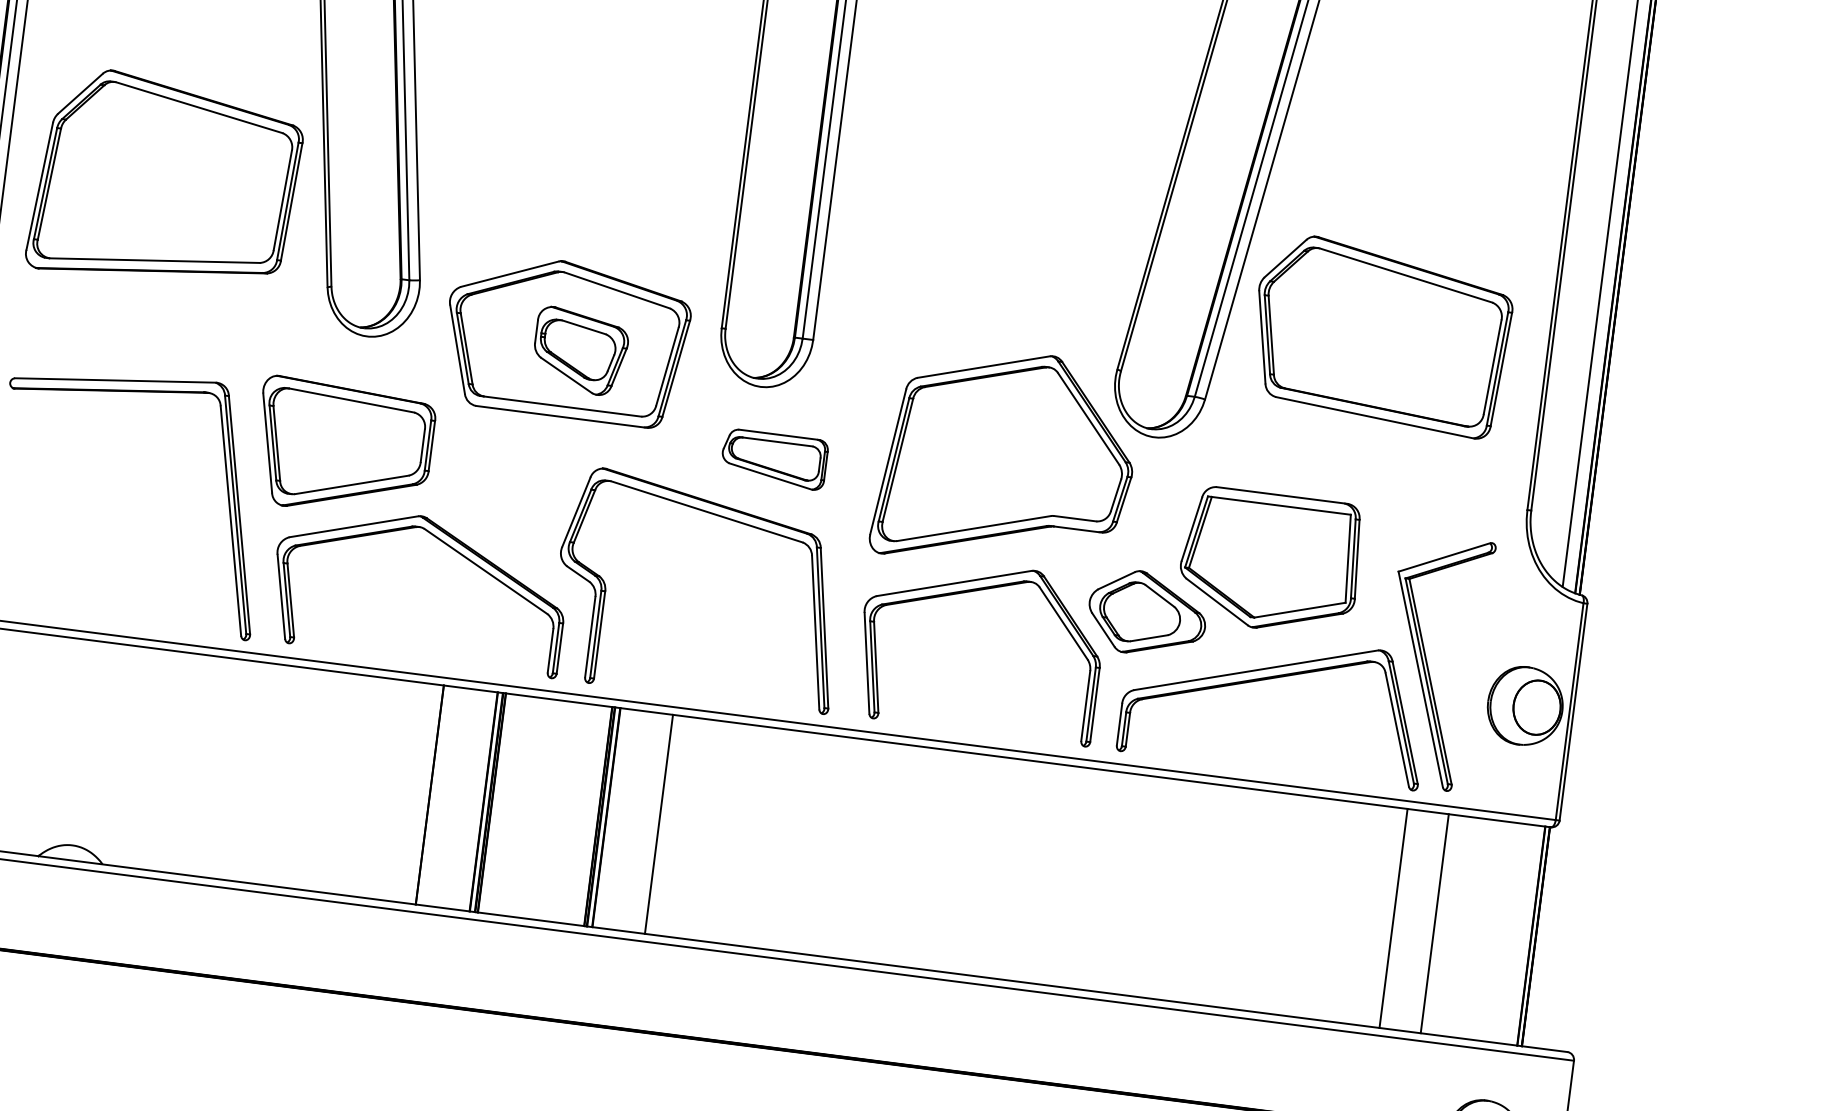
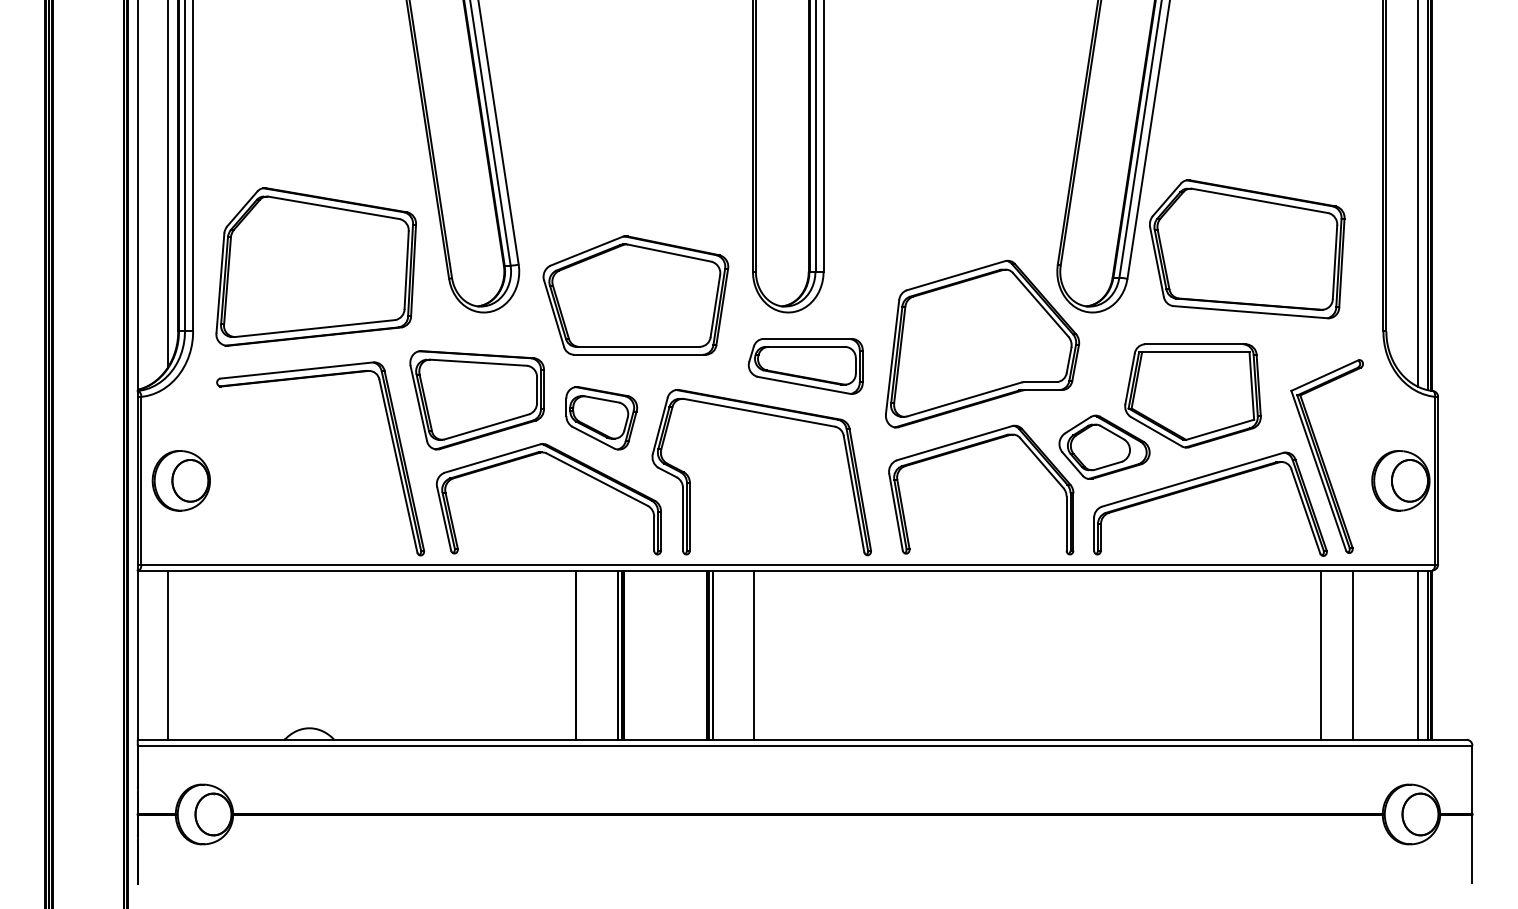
part: (165, 180) -> (315, 266), moved
part: (1381, 336) -> (1247, 249), moved
part: (580, 351) -> (601, 418), moved
part: (774, 459) -> (805, 366), size x1.43
line: (1518, 933) -> (1417, 654), added

